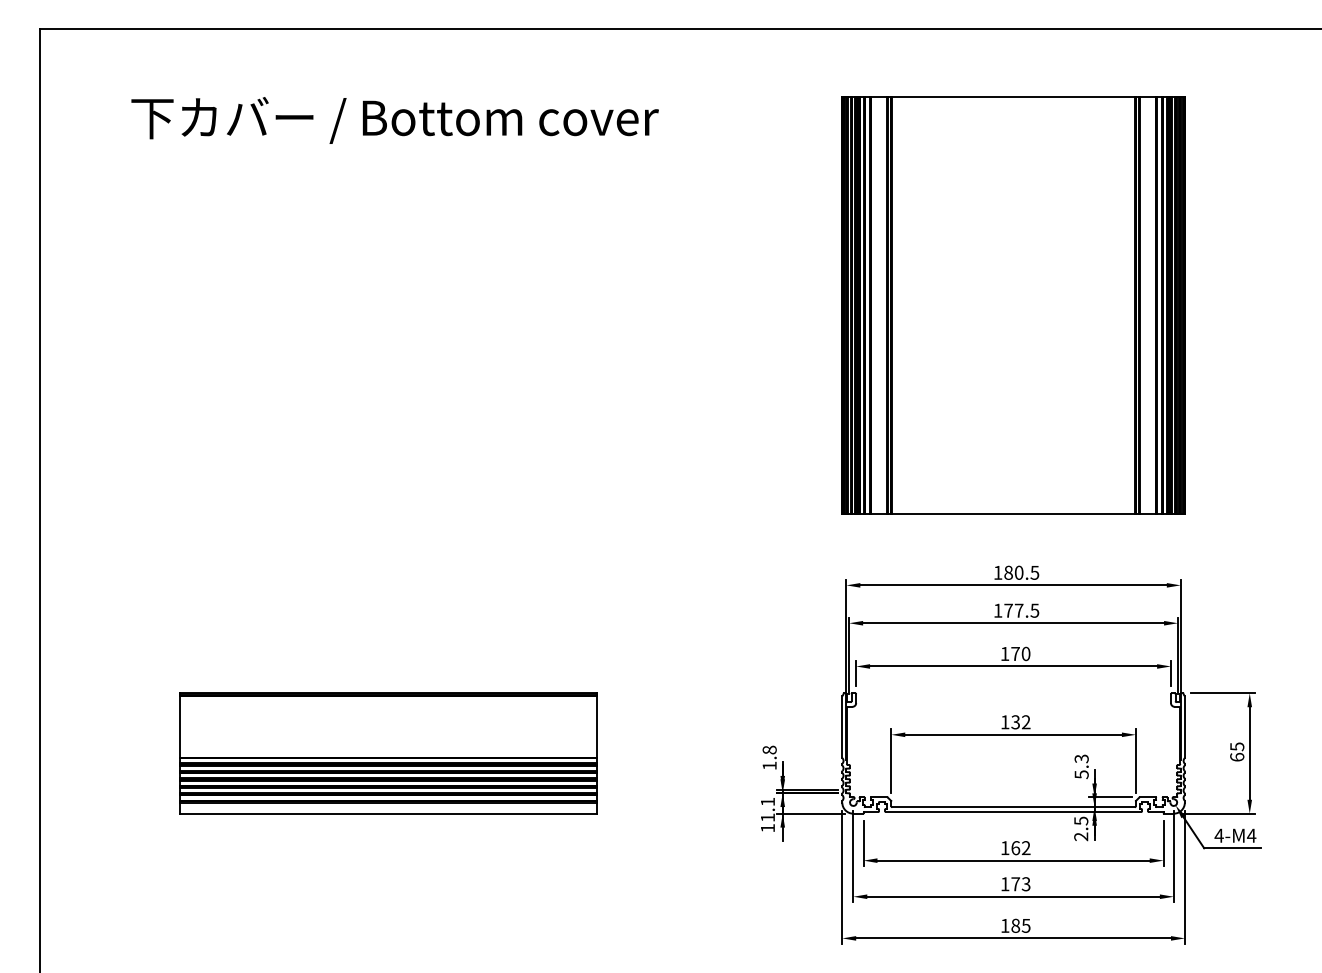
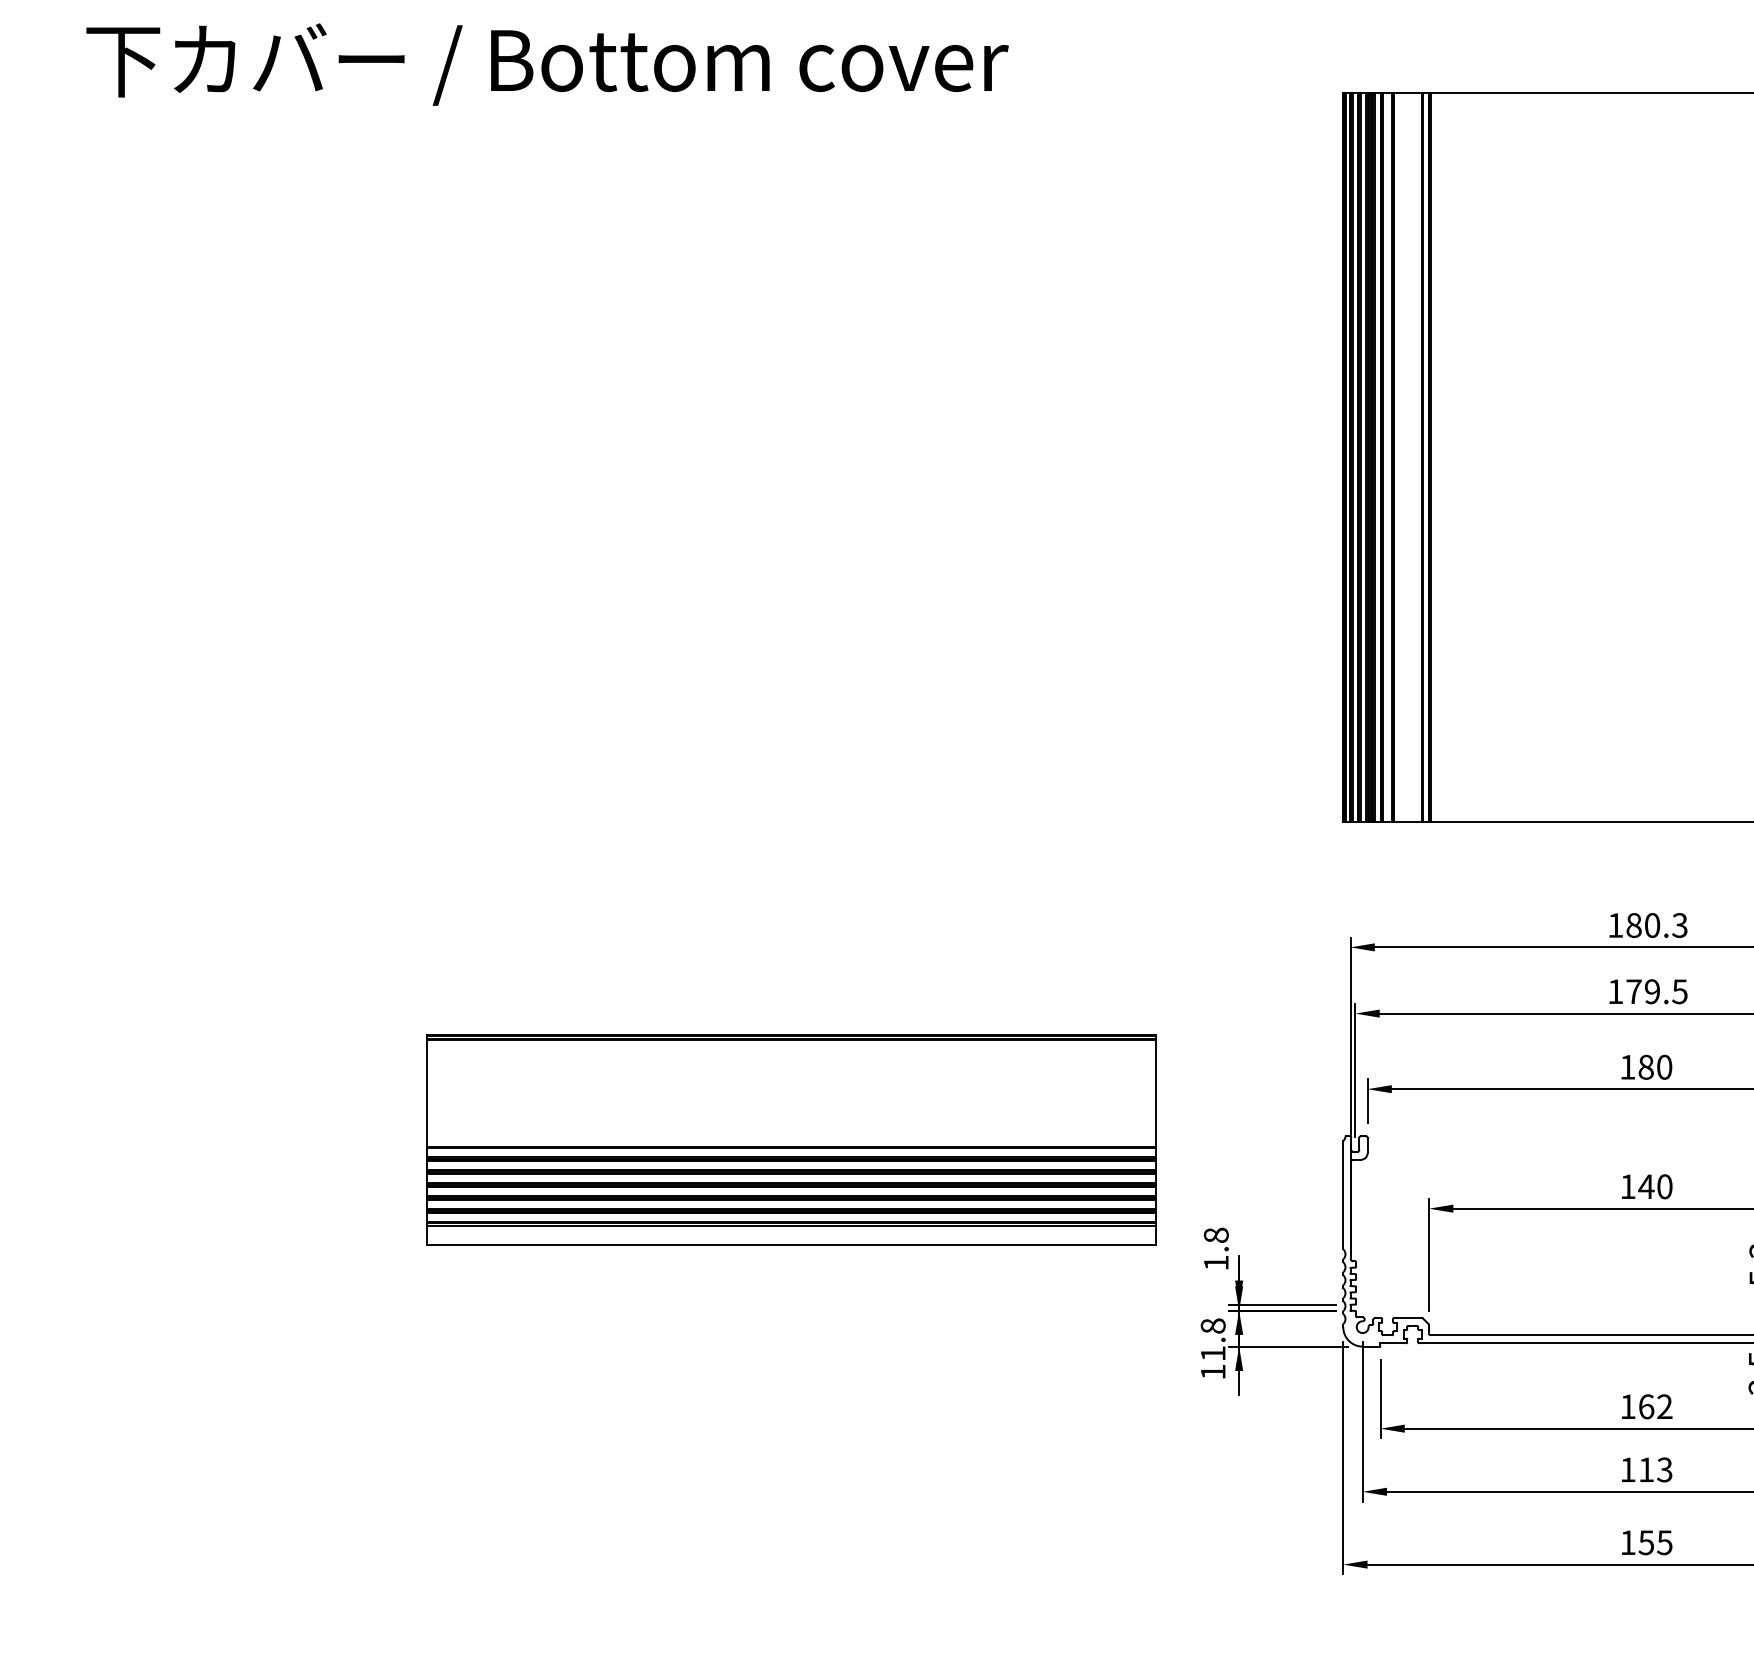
text: (394, 120) -> (546, 64), moved
text: (1035, 572) -> (1681, 924), 180.5 -> 180.3
text: (1018, 610) -> (1651, 991), 177.5 -> 179.5
text: (1015, 653) -> (1646, 1066), 170 -> 180
text: (1020, 722) -> (1654, 1187), 132 -> 140
part: (388, 753) -> (791, 1139), moved
text: (767, 801) -> (1212, 1325), 11.1 -> 11.8
text: (1015, 884) -> (1646, 1470), 173 -> 113
text: (1015, 925) -> (1646, 1542), 185 -> 155

